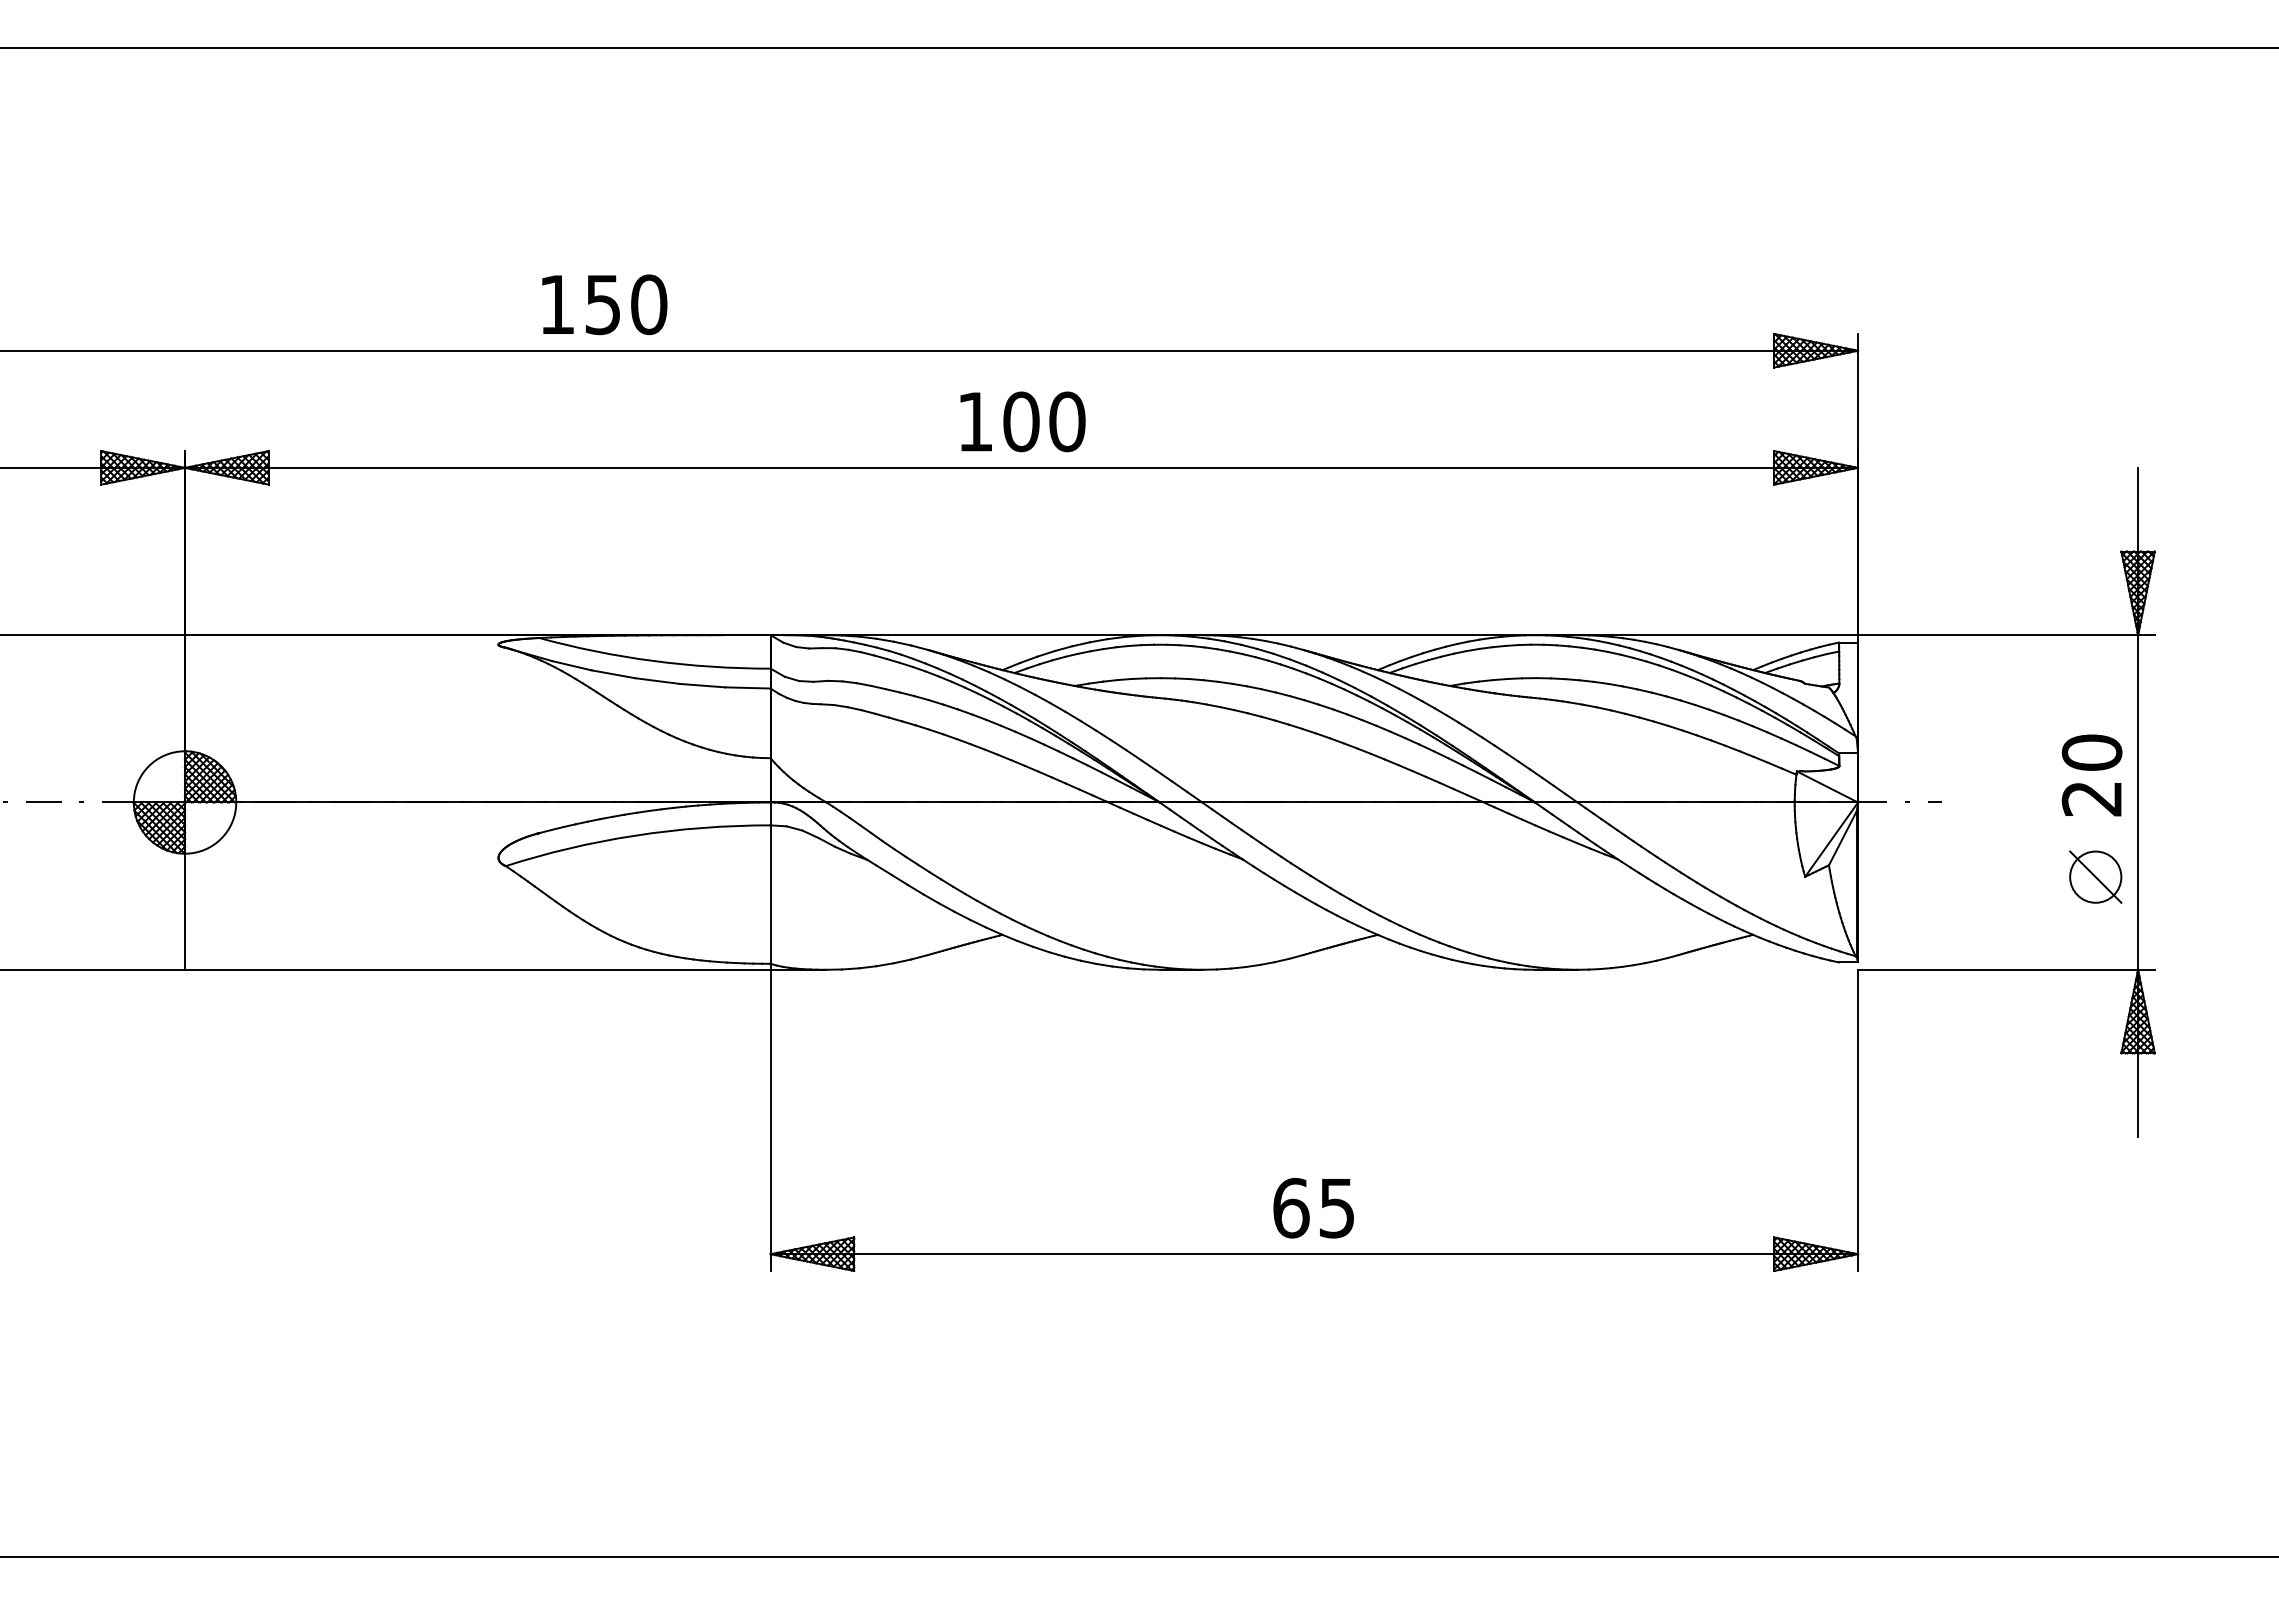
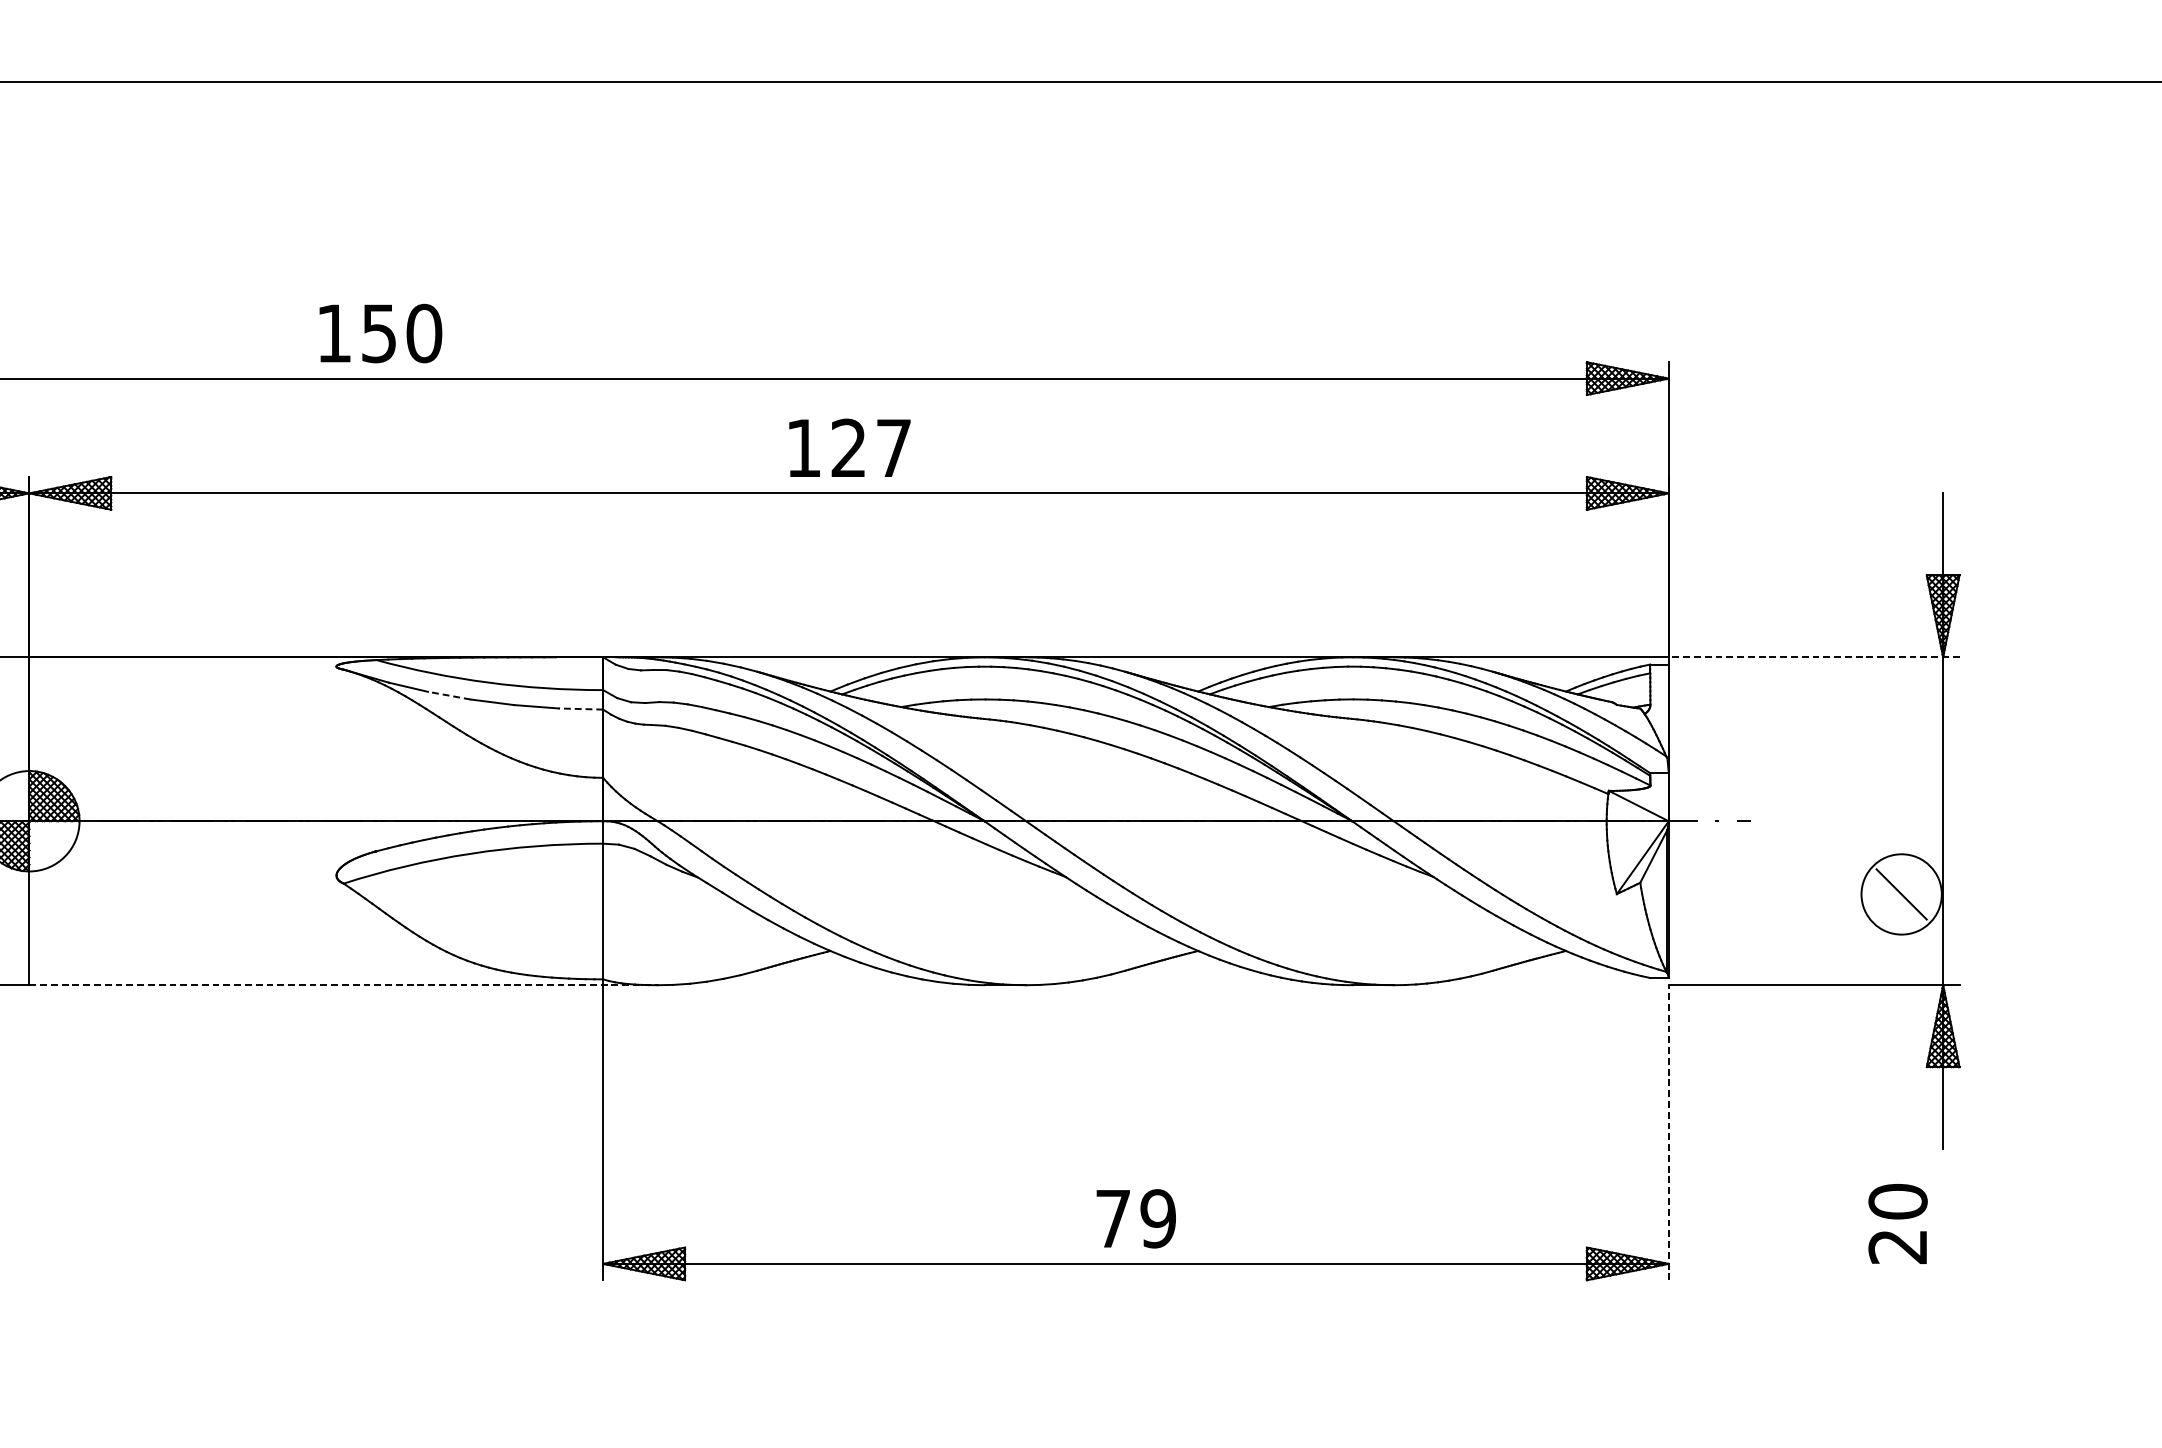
text: (604, 304) -> (380, 333), moved
text: (1044, 421) -> (871, 447), 100 -> 127
line: (2005, 635) -> (1813, 657), solid -> dashed
line: (613, 674) -> (449, 695), solid -> dashed
line: (747, 687) -> (580, 708), solid -> dashed
text: (2091, 775) -> (1897, 1224), moved
circle: (2095, 876) -> (1901, 893), size x1.6
line: (505, 969) -> (343, 984), solid -> dashed
line: (1858, 1120) -> (1669, 1132), solid -> dashed
text: (1314, 1207) -> (1136, 1218), 65 -> 79

